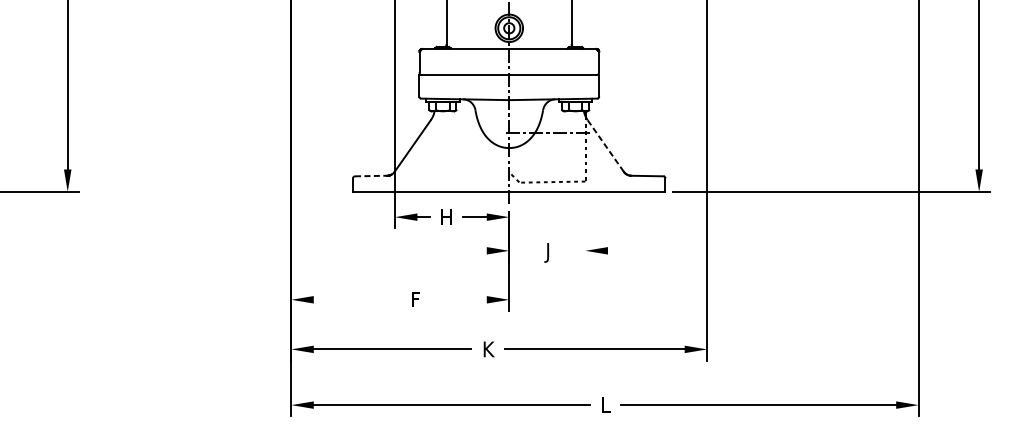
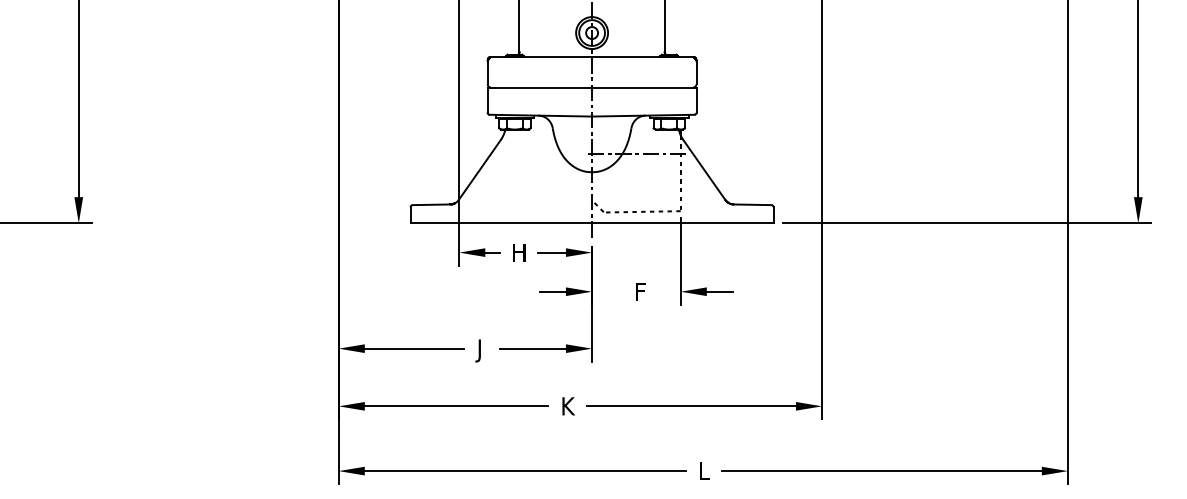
line: (605, 145) -> (704, 169), dashed -> solid
line: (371, 175) -> (431, 204), dashed -> solid
line: (585, 224) -> (680, 261), added
line: (475, 250) -> (552, 291), added
line: (618, 250) -> (719, 291), added
text: (549, 252) -> (638, 293), J -> F
line: (355, 299) -> (413, 348), added
line: (458, 299) -> (532, 348), added
text: (414, 301) -> (481, 350), F -> J

